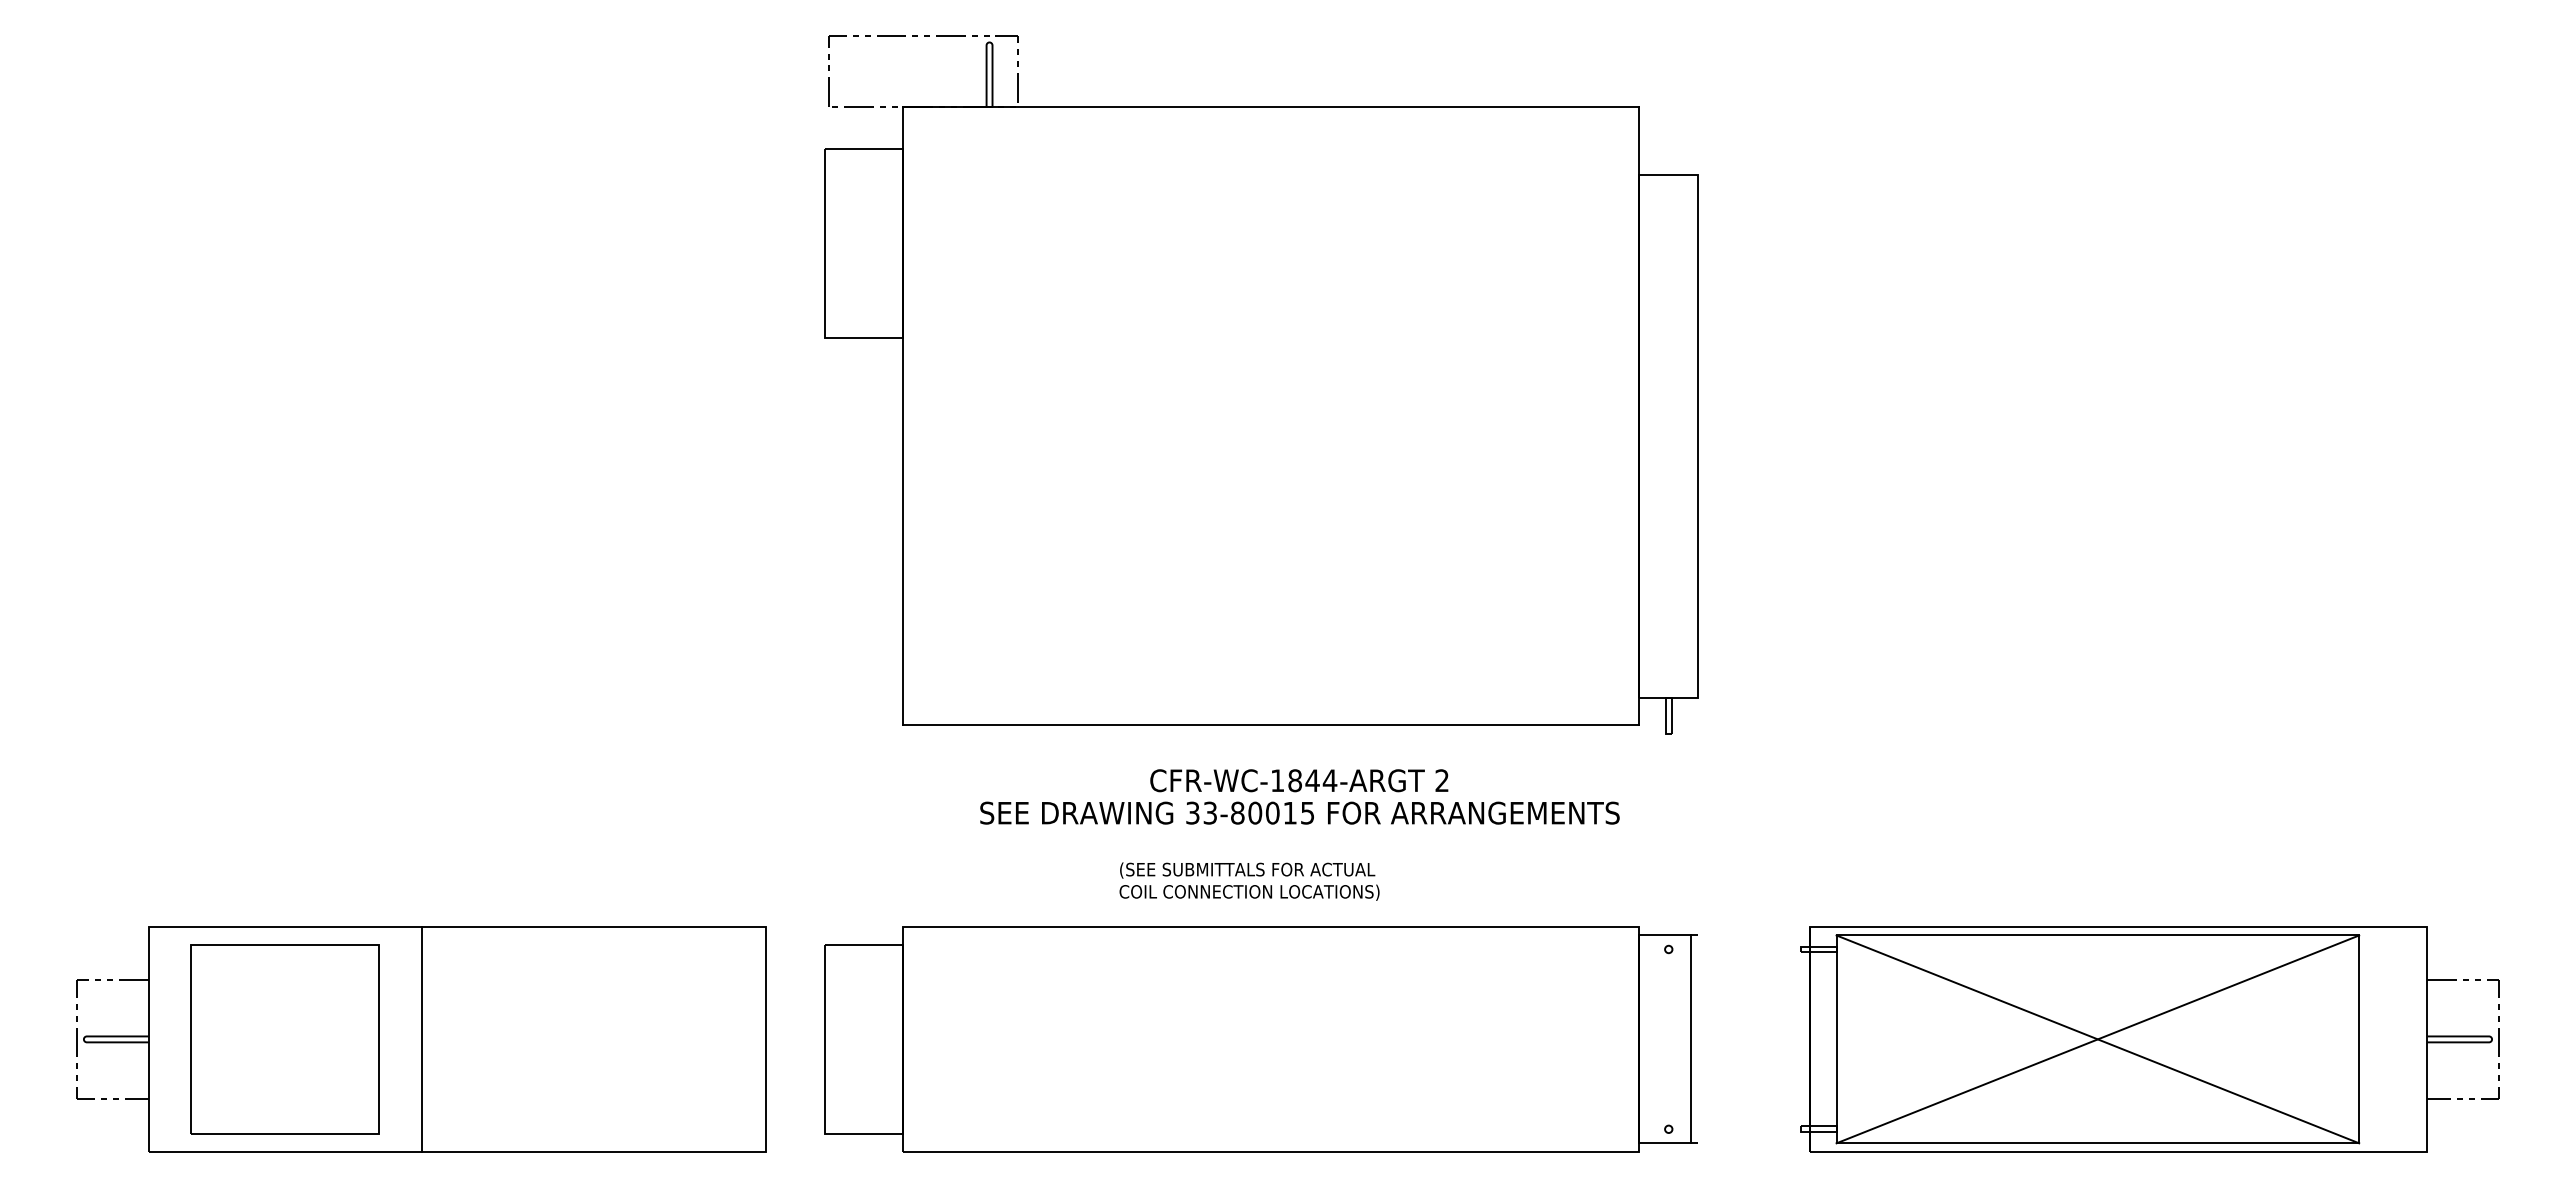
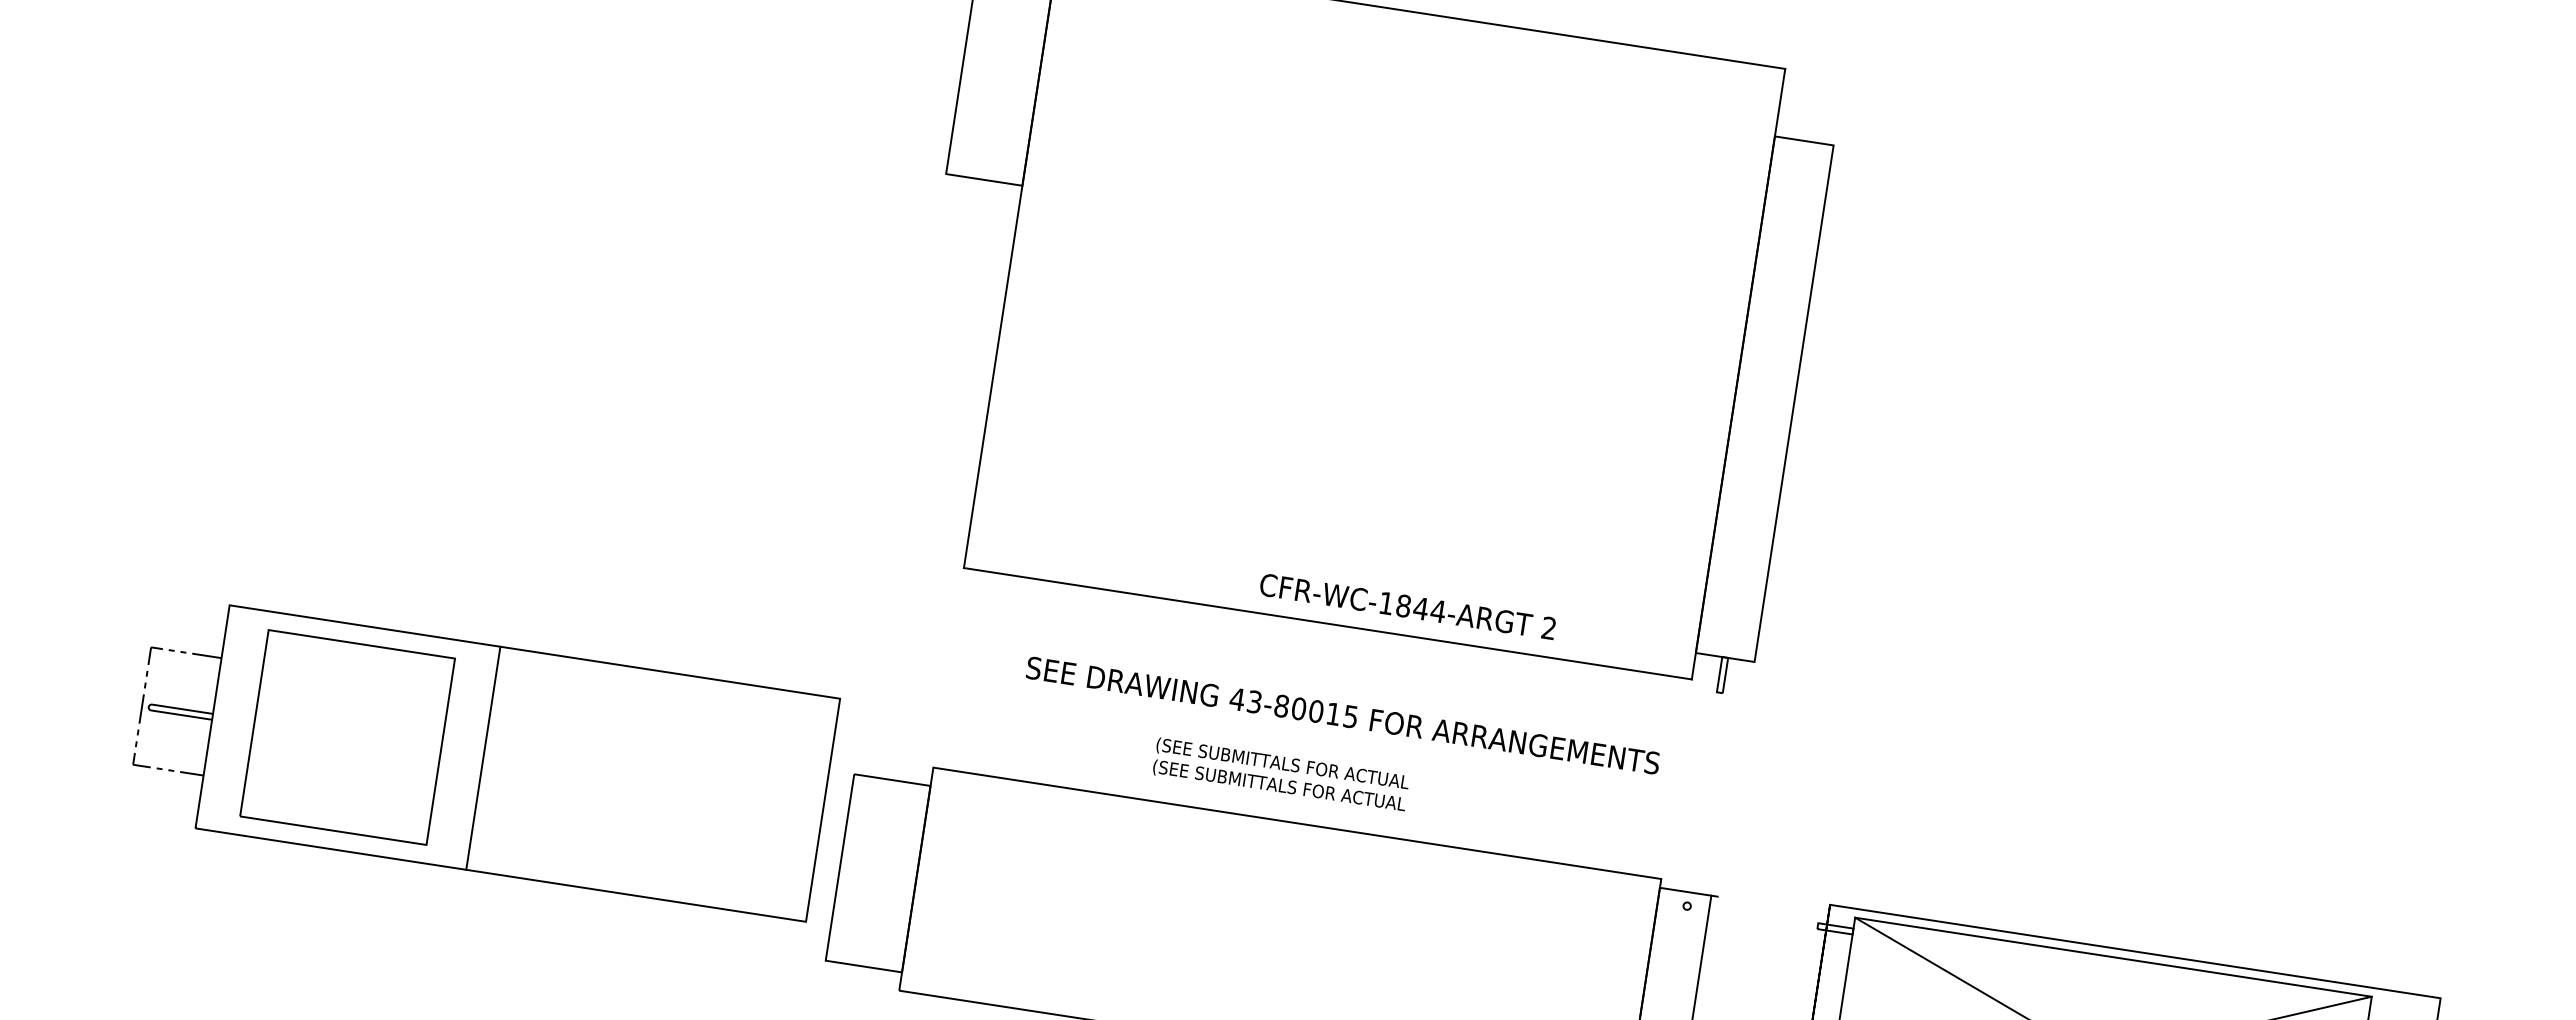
text: (1299, 780) -> (1408, 606), moved
text: (1192, 812) -> (1237, 698), 33-80015 -> 43-80015
text: (1249, 892) -> (1281, 786), COIL CONNECTION LOCATIONS) -> (SEE SUBMITTALS FOR ACTUAL
part: (421, 1039) -> (482, 758), moved

